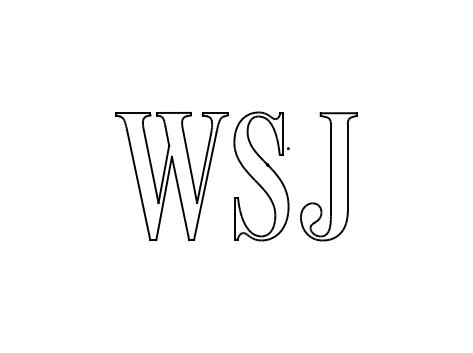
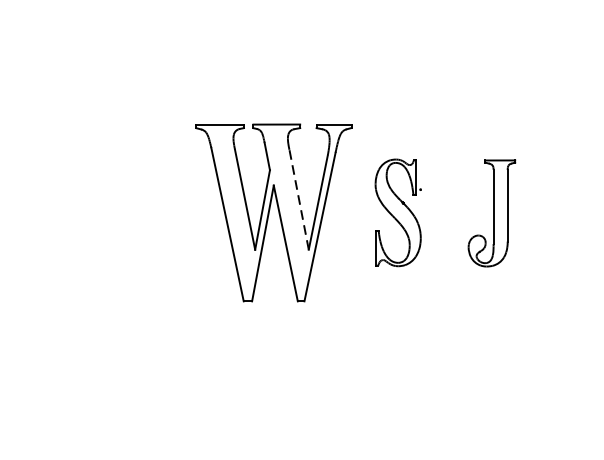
line: (190, 167) -> (299, 200), solid -> dashed
part: (261, 176) -> (398, 212), size x0.6
part: (328, 176) -> (491, 212), size x0.6

